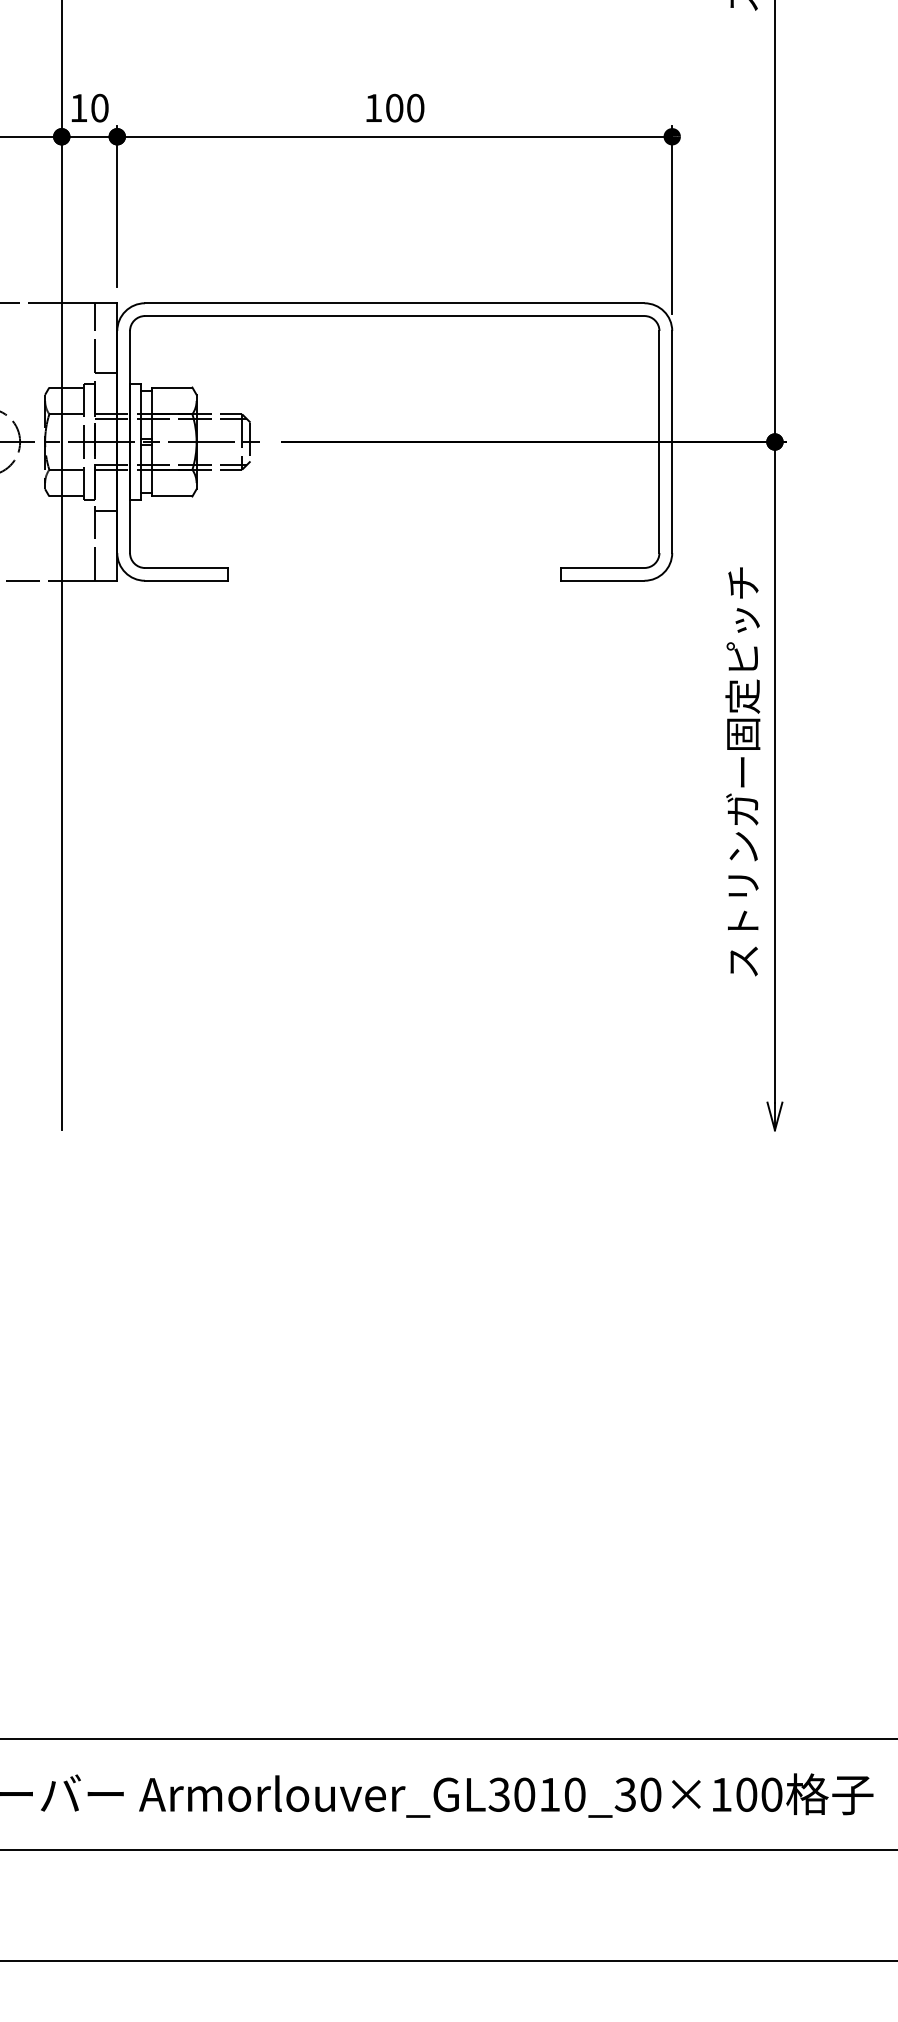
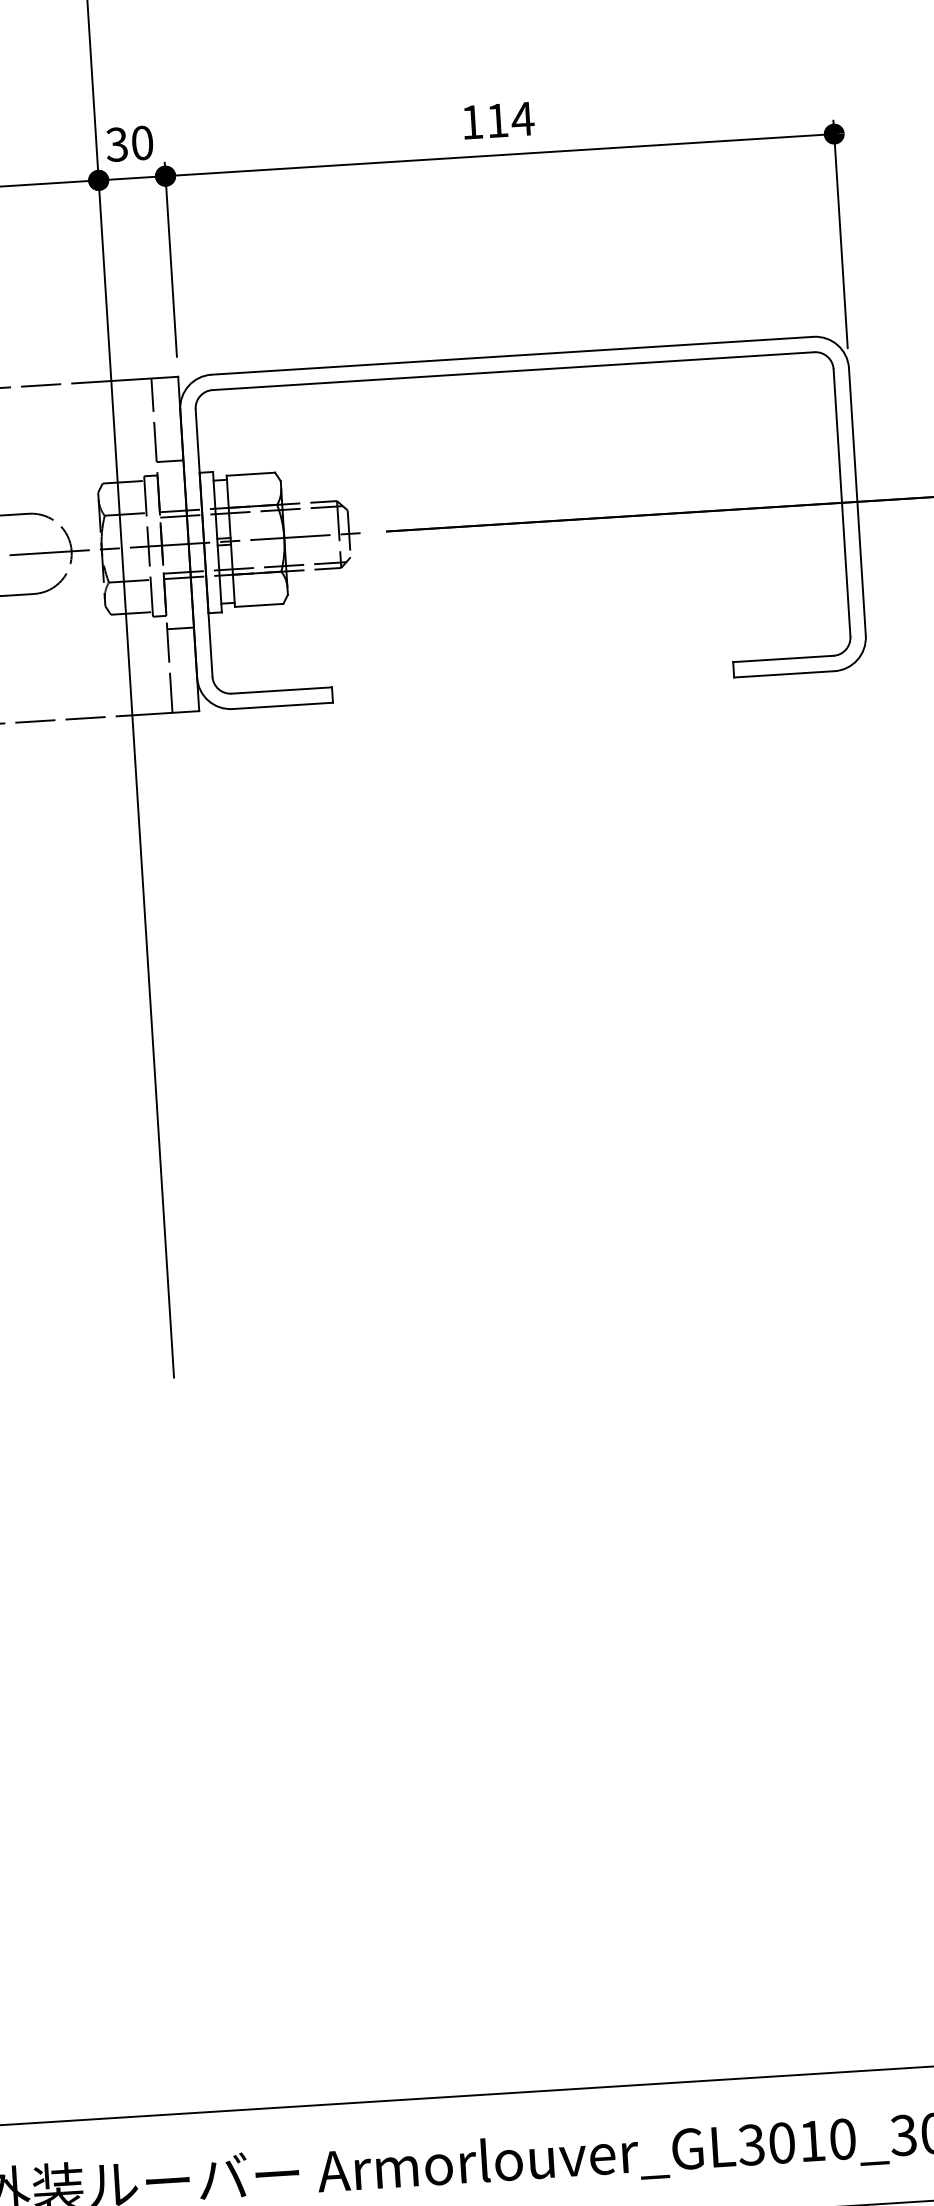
text: (78, 107) -> (116, 143), 10 -> 30
text: (405, 107) -> (510, 119), 100 -> 114

